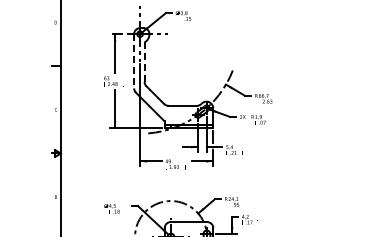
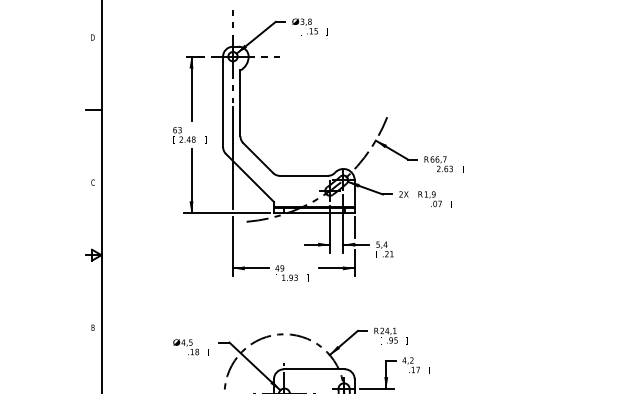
line: (134, 61) -> (223, 102), dashed -> solid
line: (144, 62) -> (240, 103), dashed -> solid

